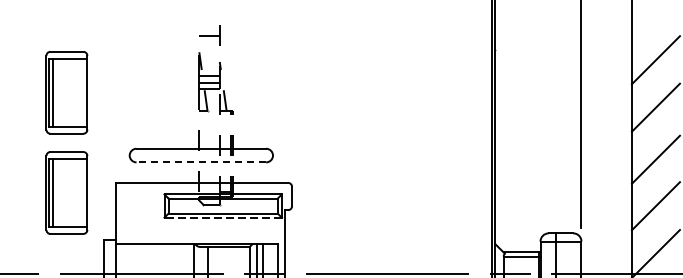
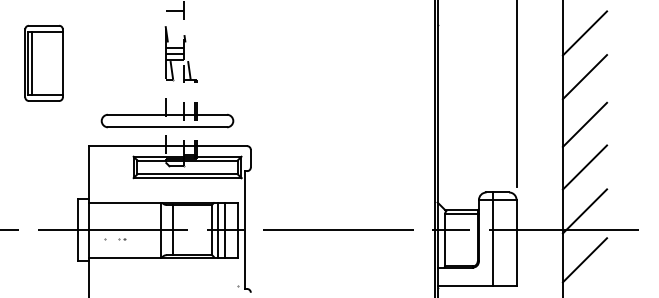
line: (201, 162) -> (167, 127), dashed -> solid
part: (66, 192) -> (43, 154), removed
line: (223, 218) -> (187, 178), dashed -> solid

